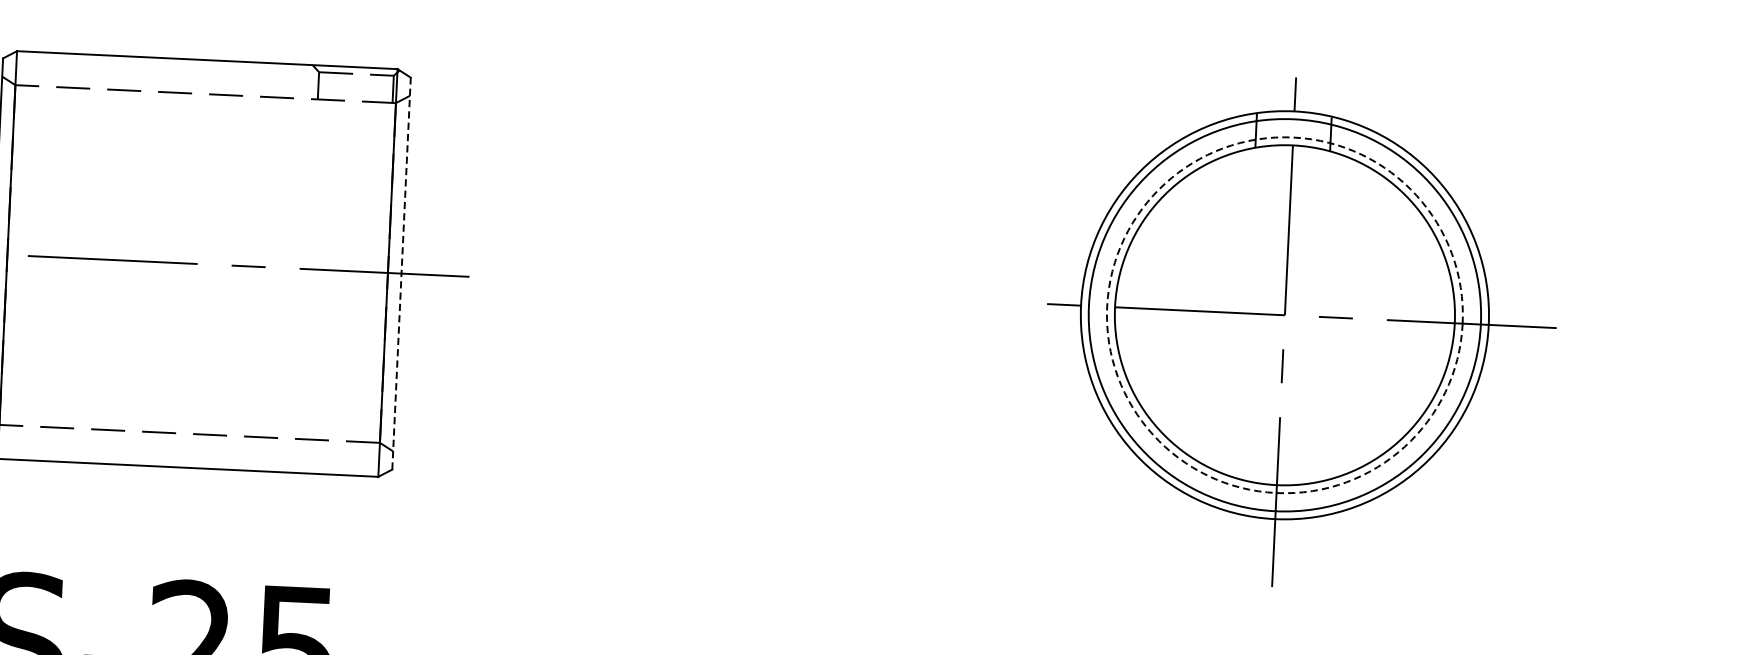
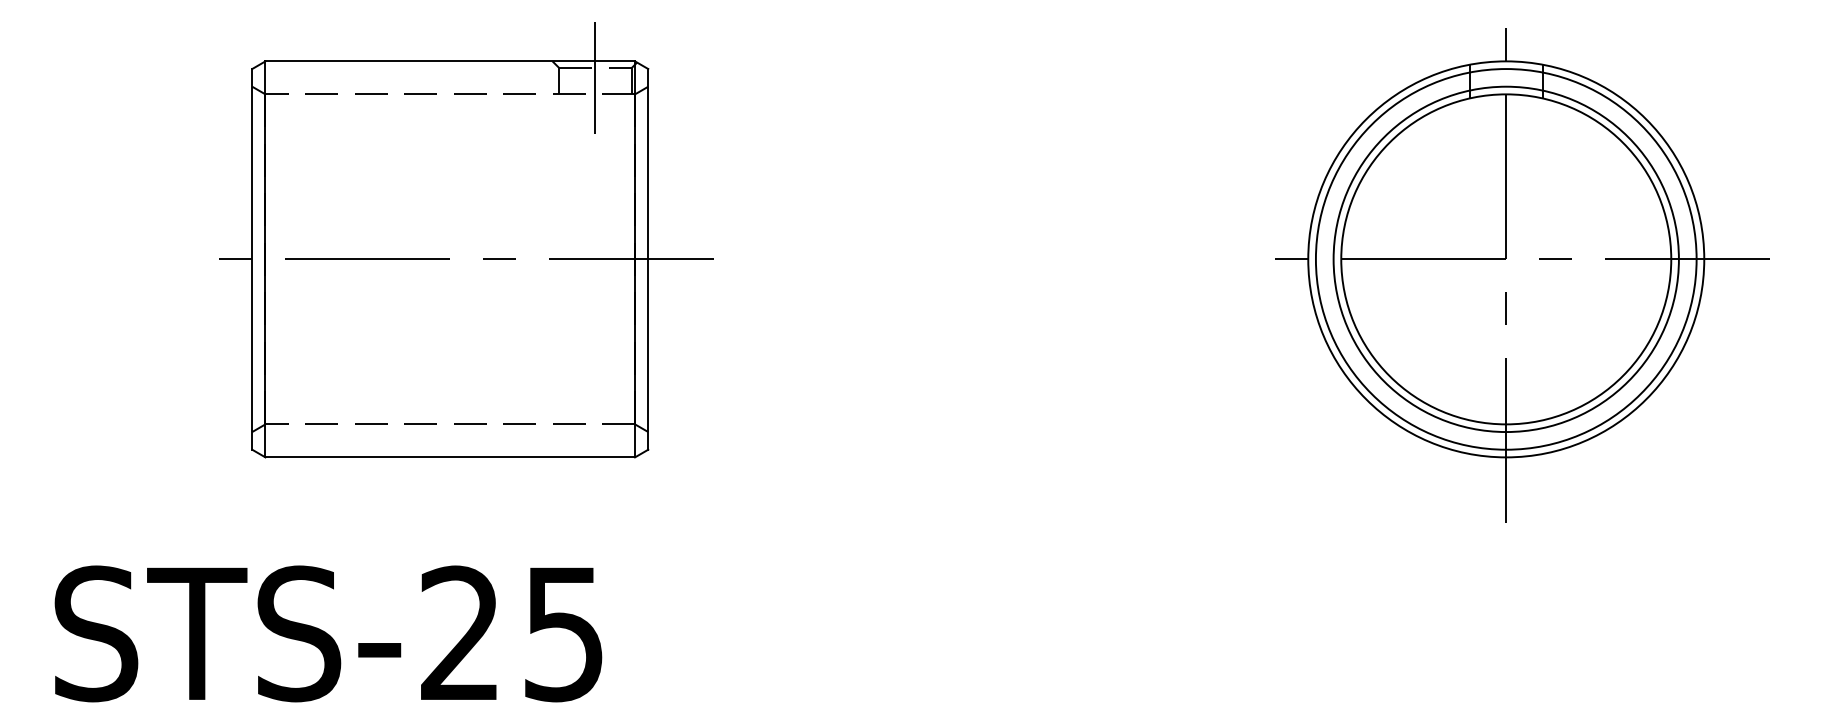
line: (356, 83) -> (595, 77), added
line: (401, 272) -> (648, 258), dashed -> solid
circle: (1284, 315) -> (1505, 259), dashed -> solid

